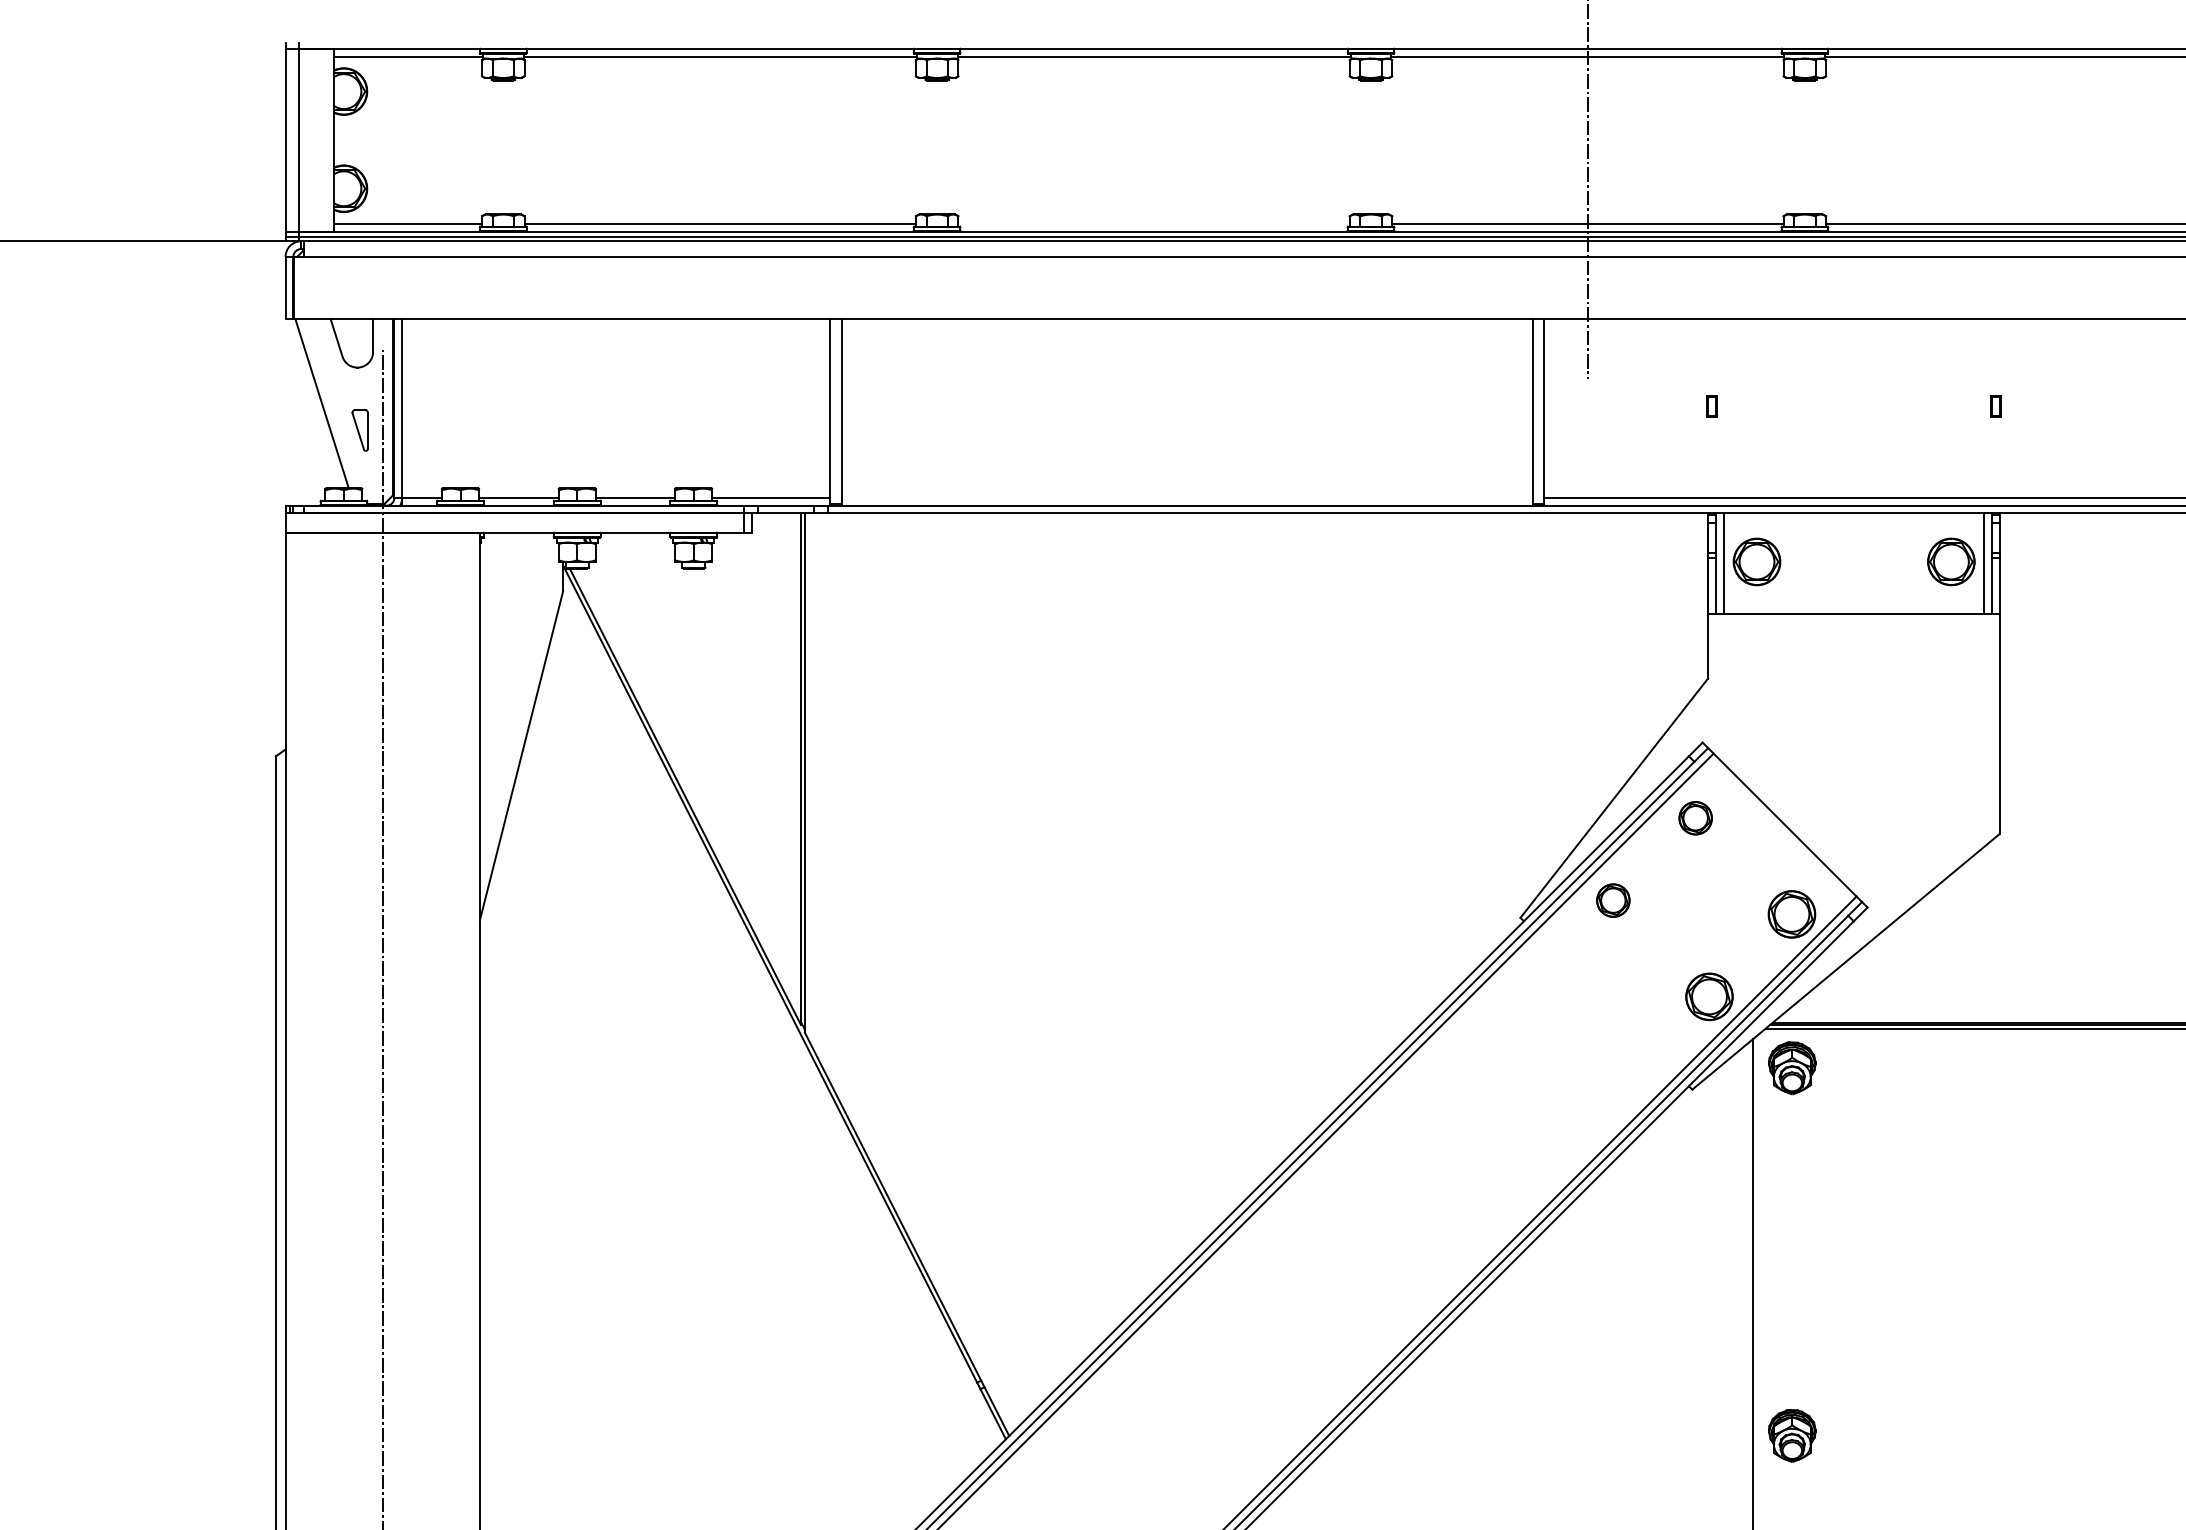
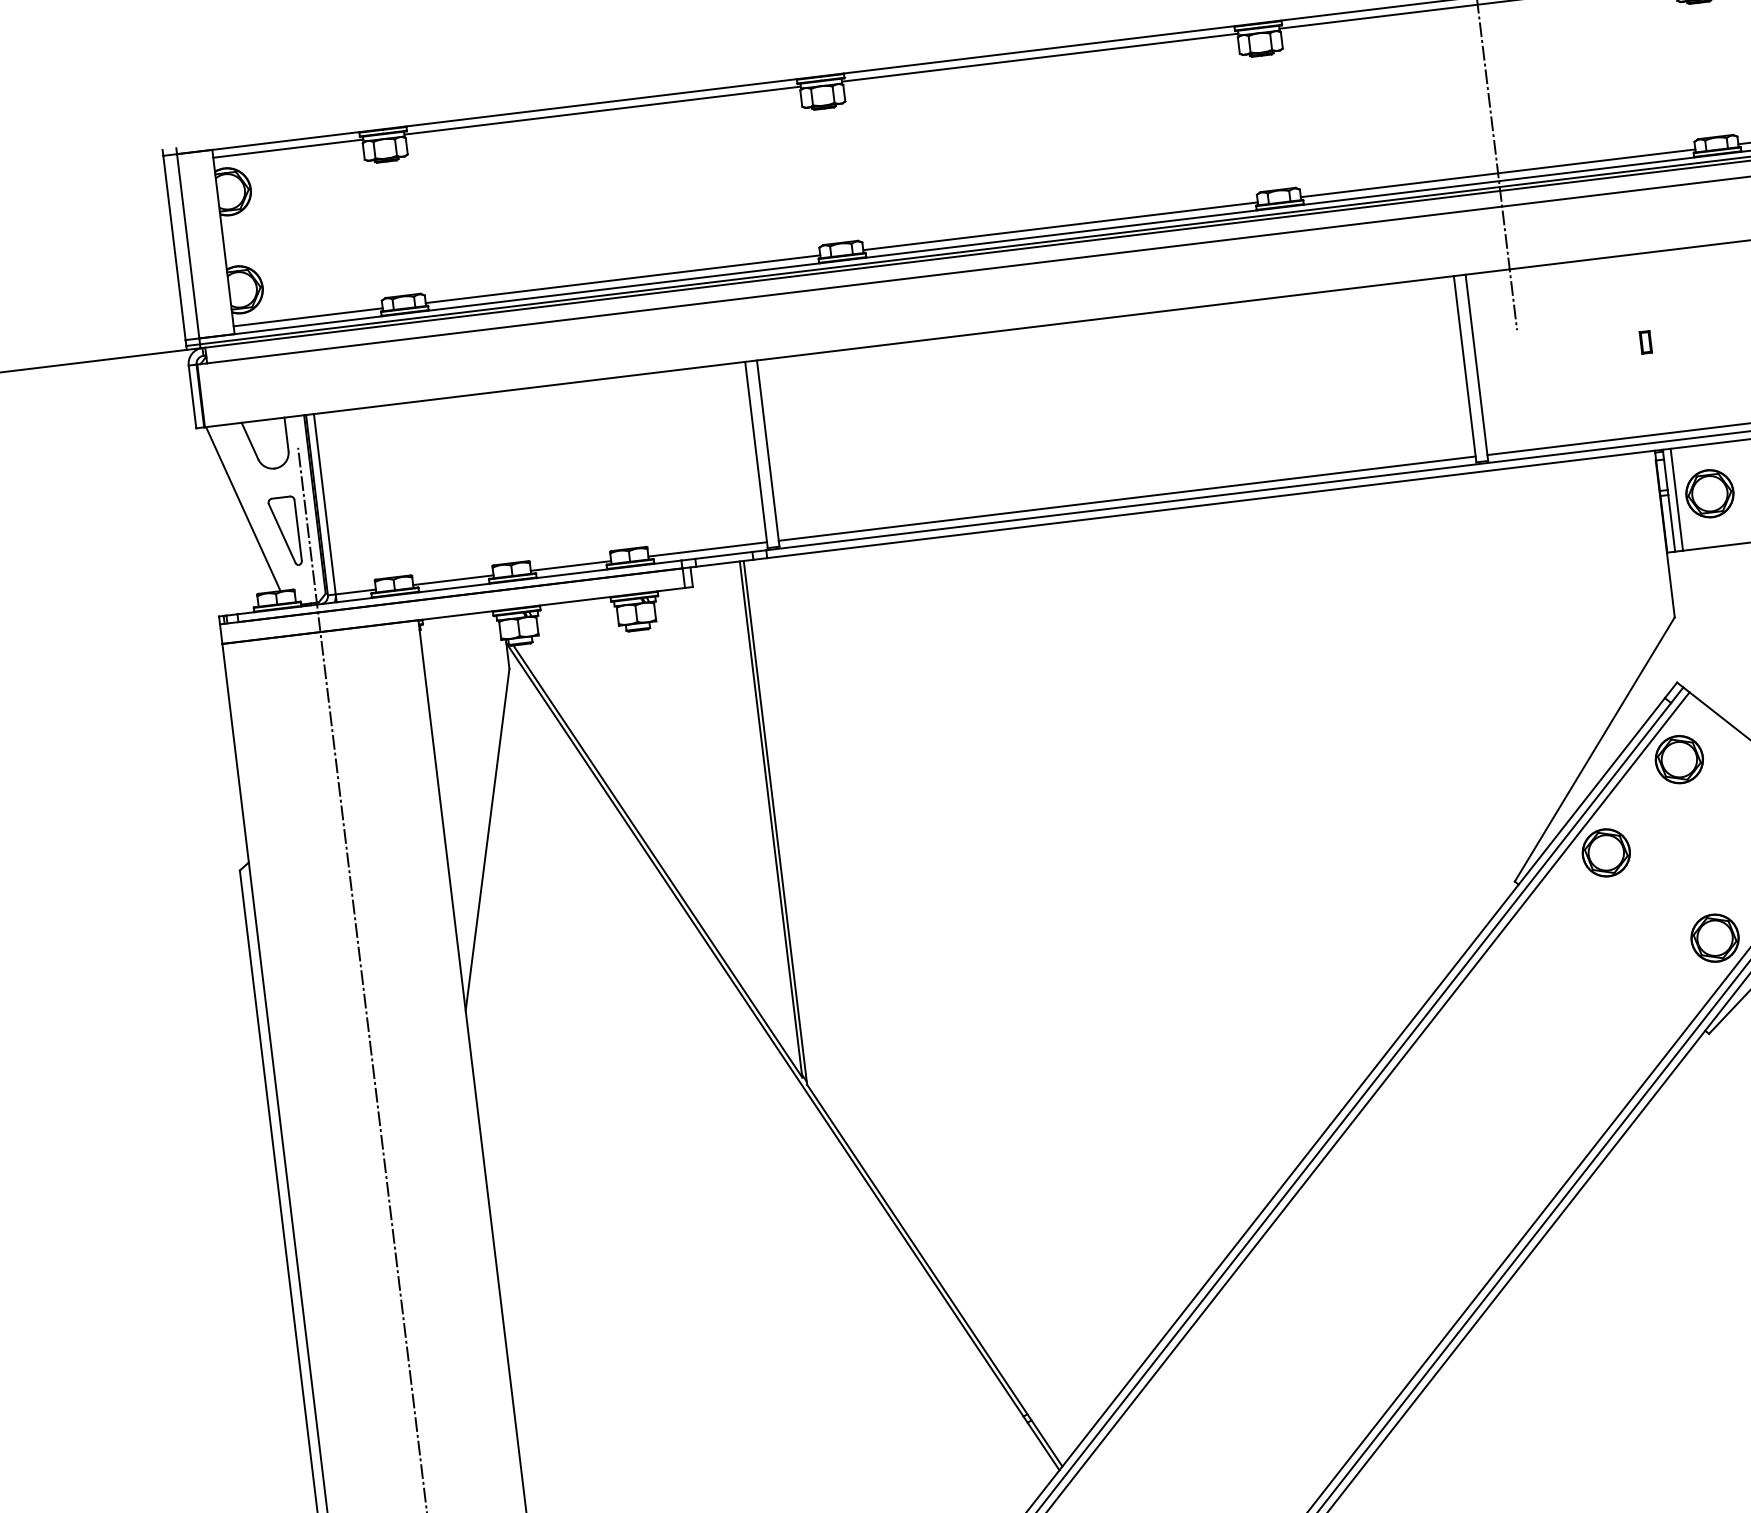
line: (1153, 223) -> (1059, 226), added
part: (359, 430) -> (284, 531), size x1.67
line: (1186, 497) -> (1126, 498), added
part: (1695, 818) -> (1679, 760), size x1.43
part: (1613, 900) -> (1606, 852), size x1.43

